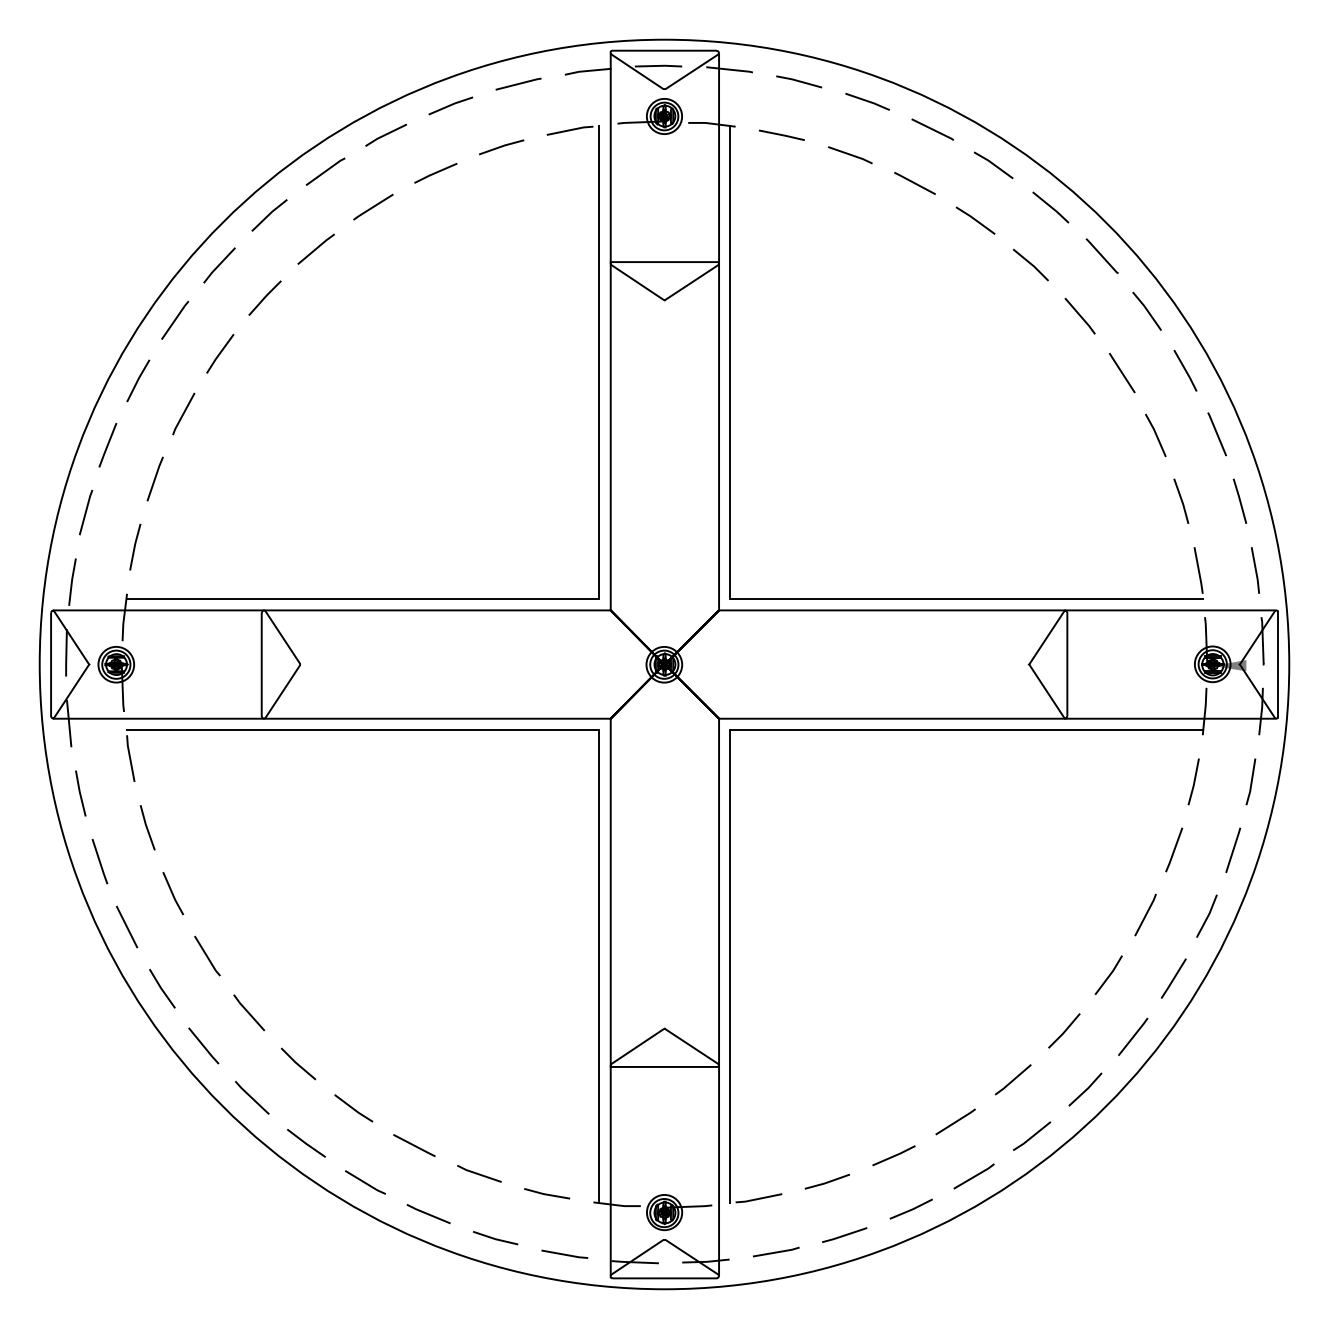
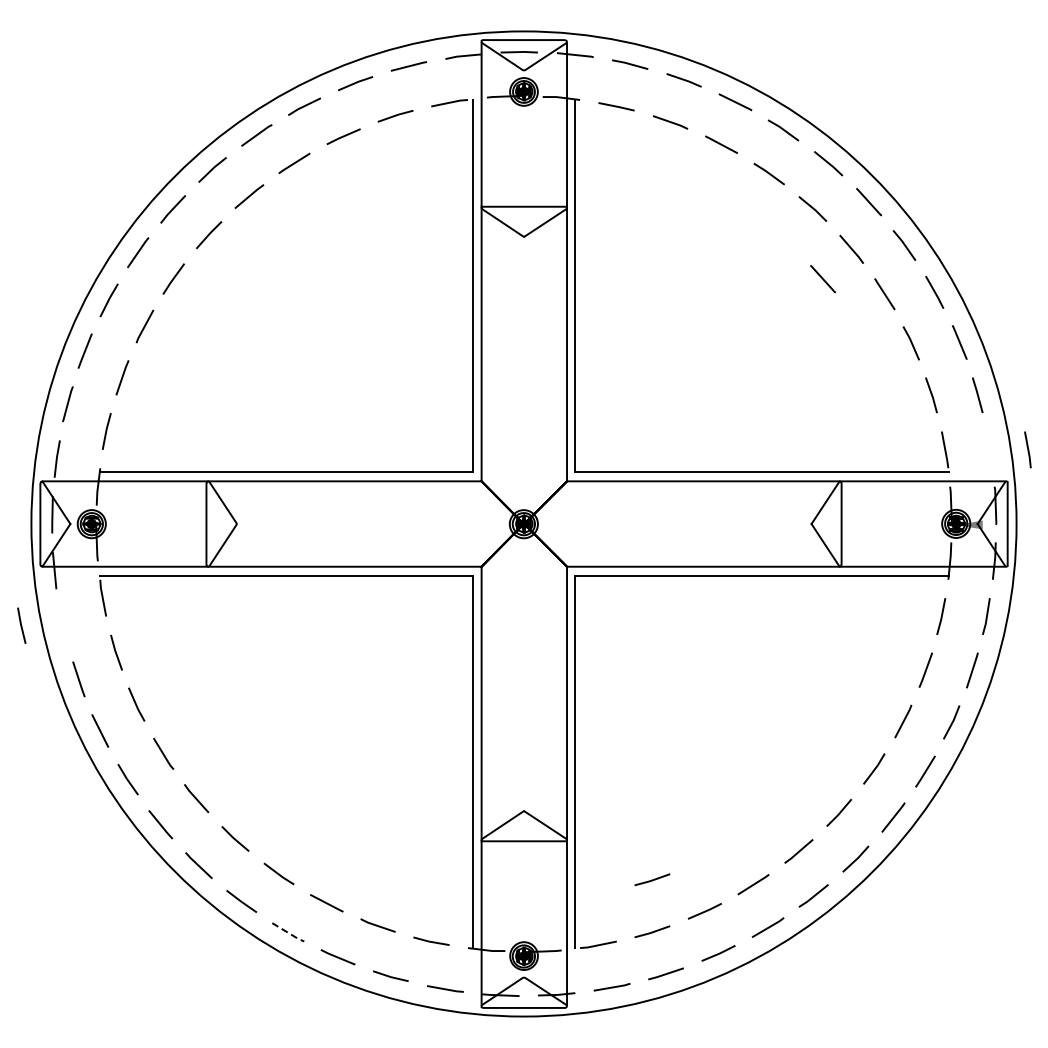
line: (1043, 354) -> (822, 279), added
line: (1254, 570) -> (1027, 449), moved
line: (80, 793) -> (21, 625), moved
line: (827, 1115) -> (652, 879), added
line: (367, 1183) -> (289, 933), solid -> dashed

